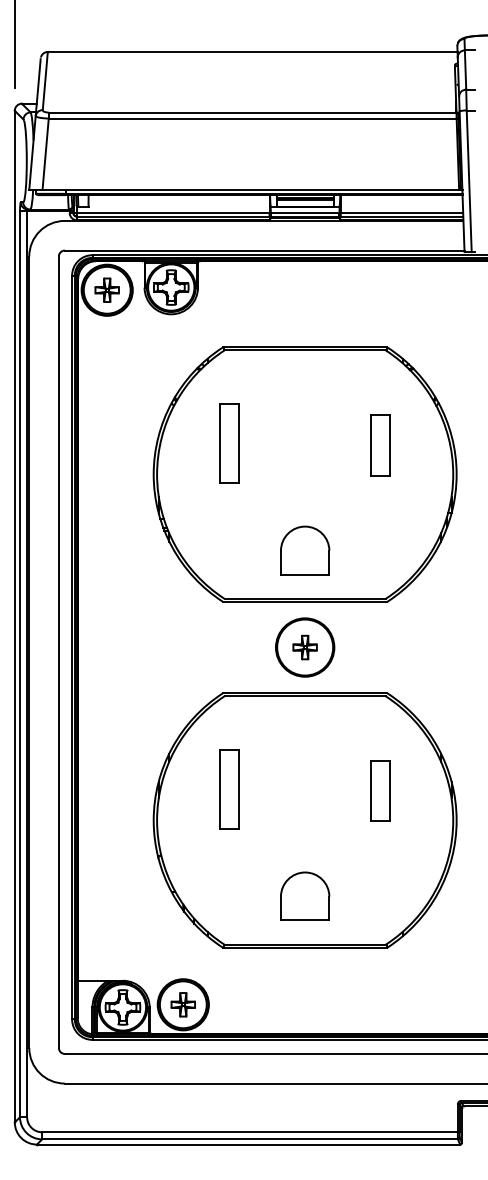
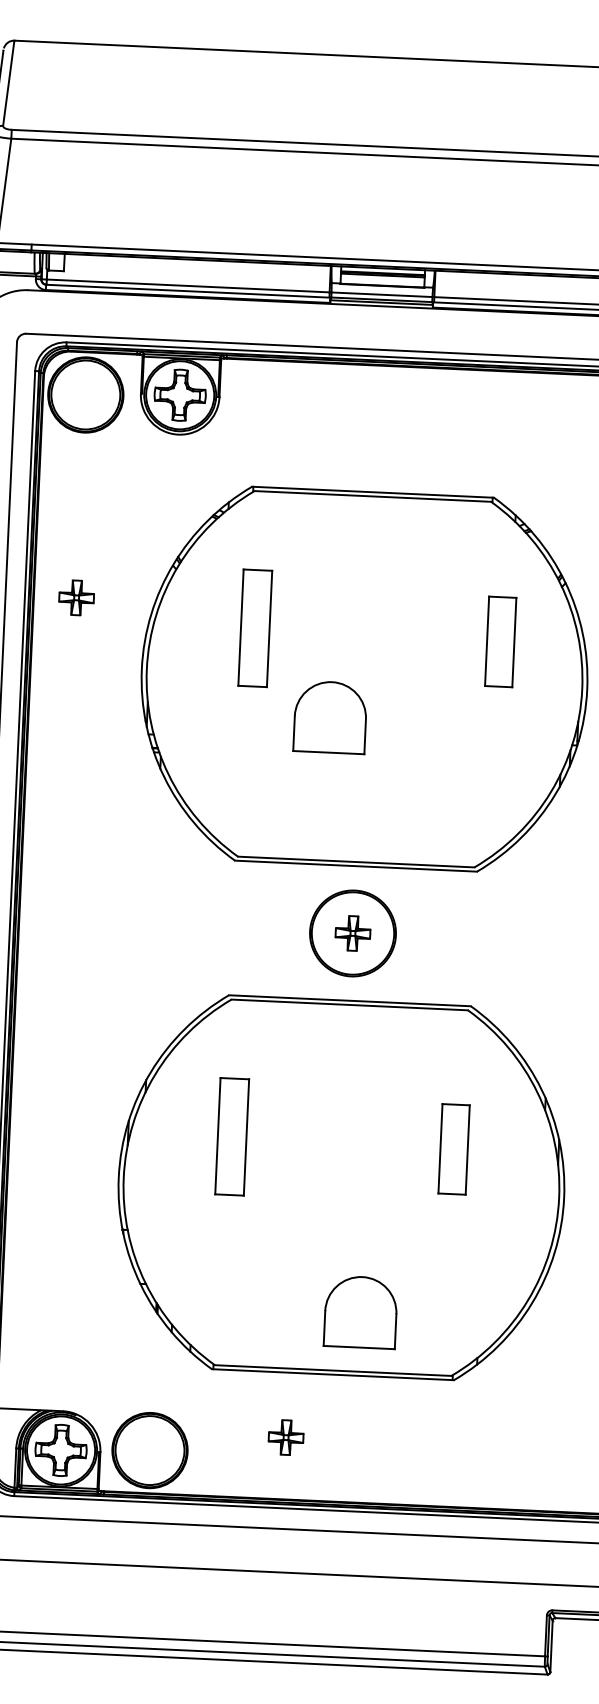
part: (106, 289) -> (75, 596), moved
part: (380, 445) -> (500, 642), moved
part: (305, 550) -> (330, 717), moved
part: (305, 895) -> (361, 1310), moved
part: (182, 1004) -> (284, 1437), moved

